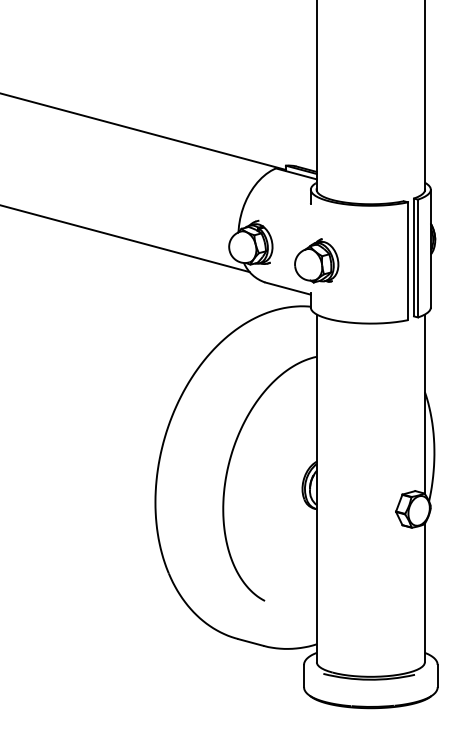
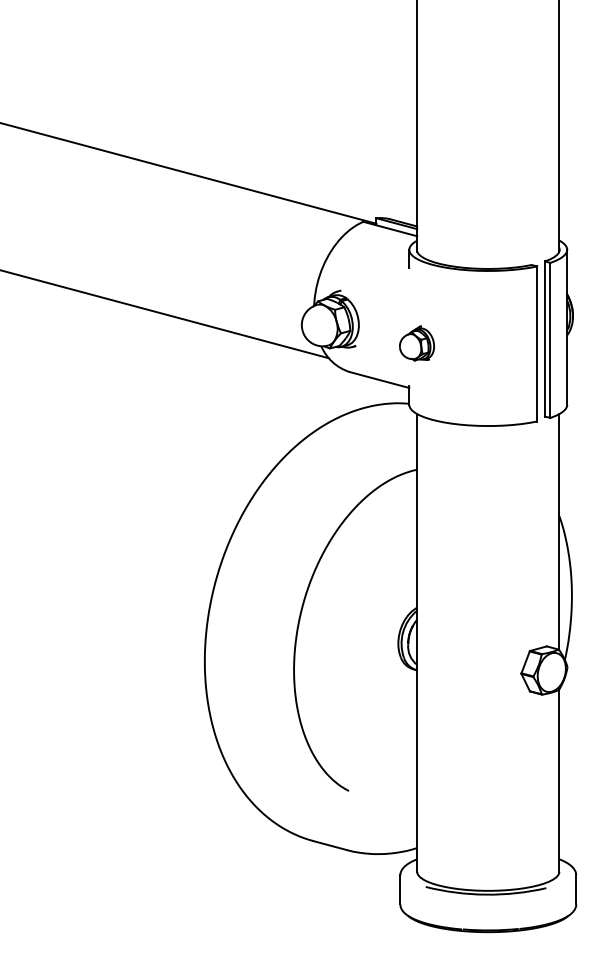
part: (316, 260) -> (416, 343), size x0.6

